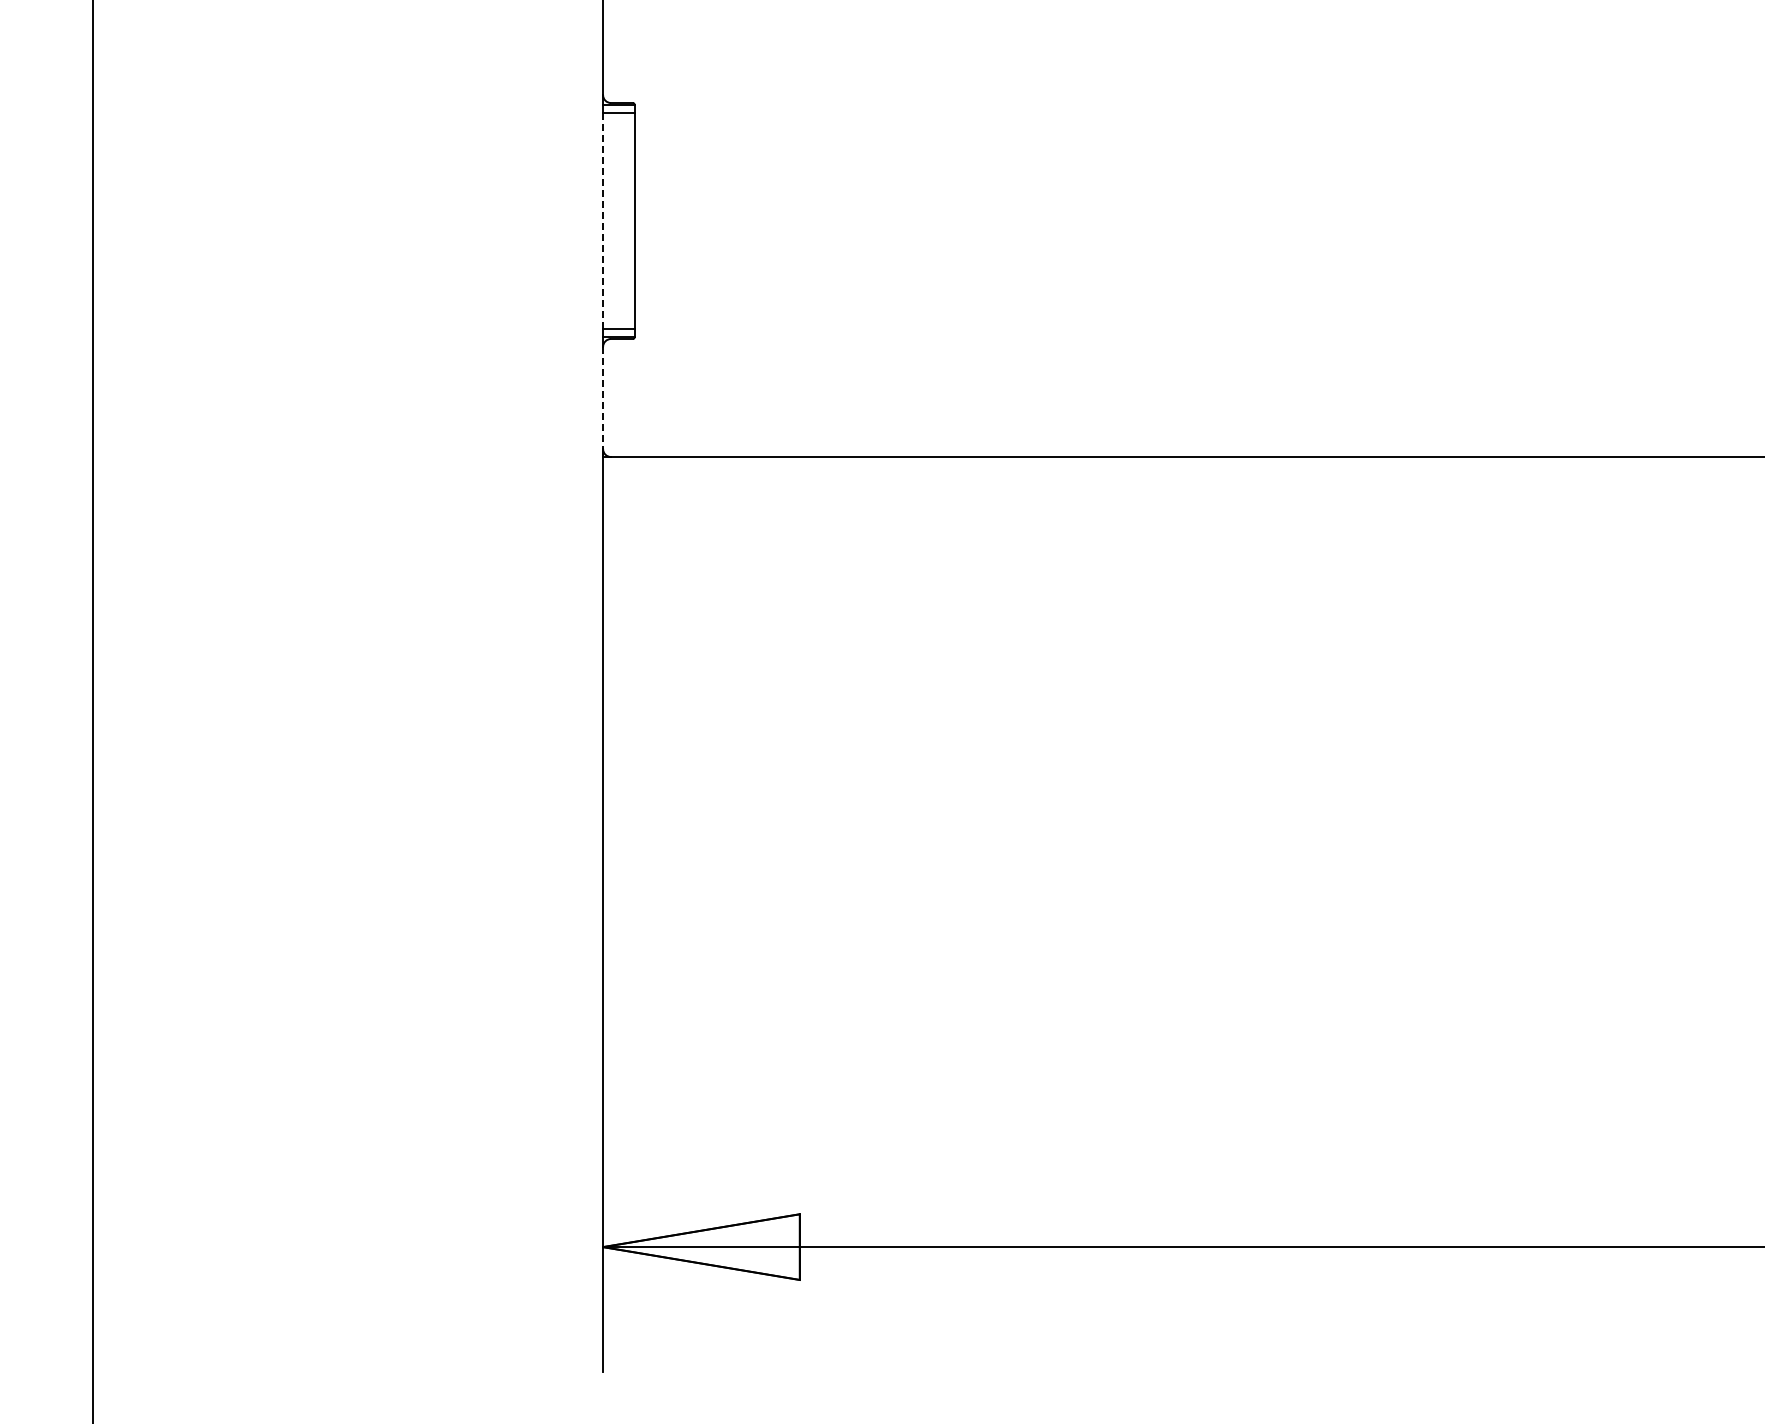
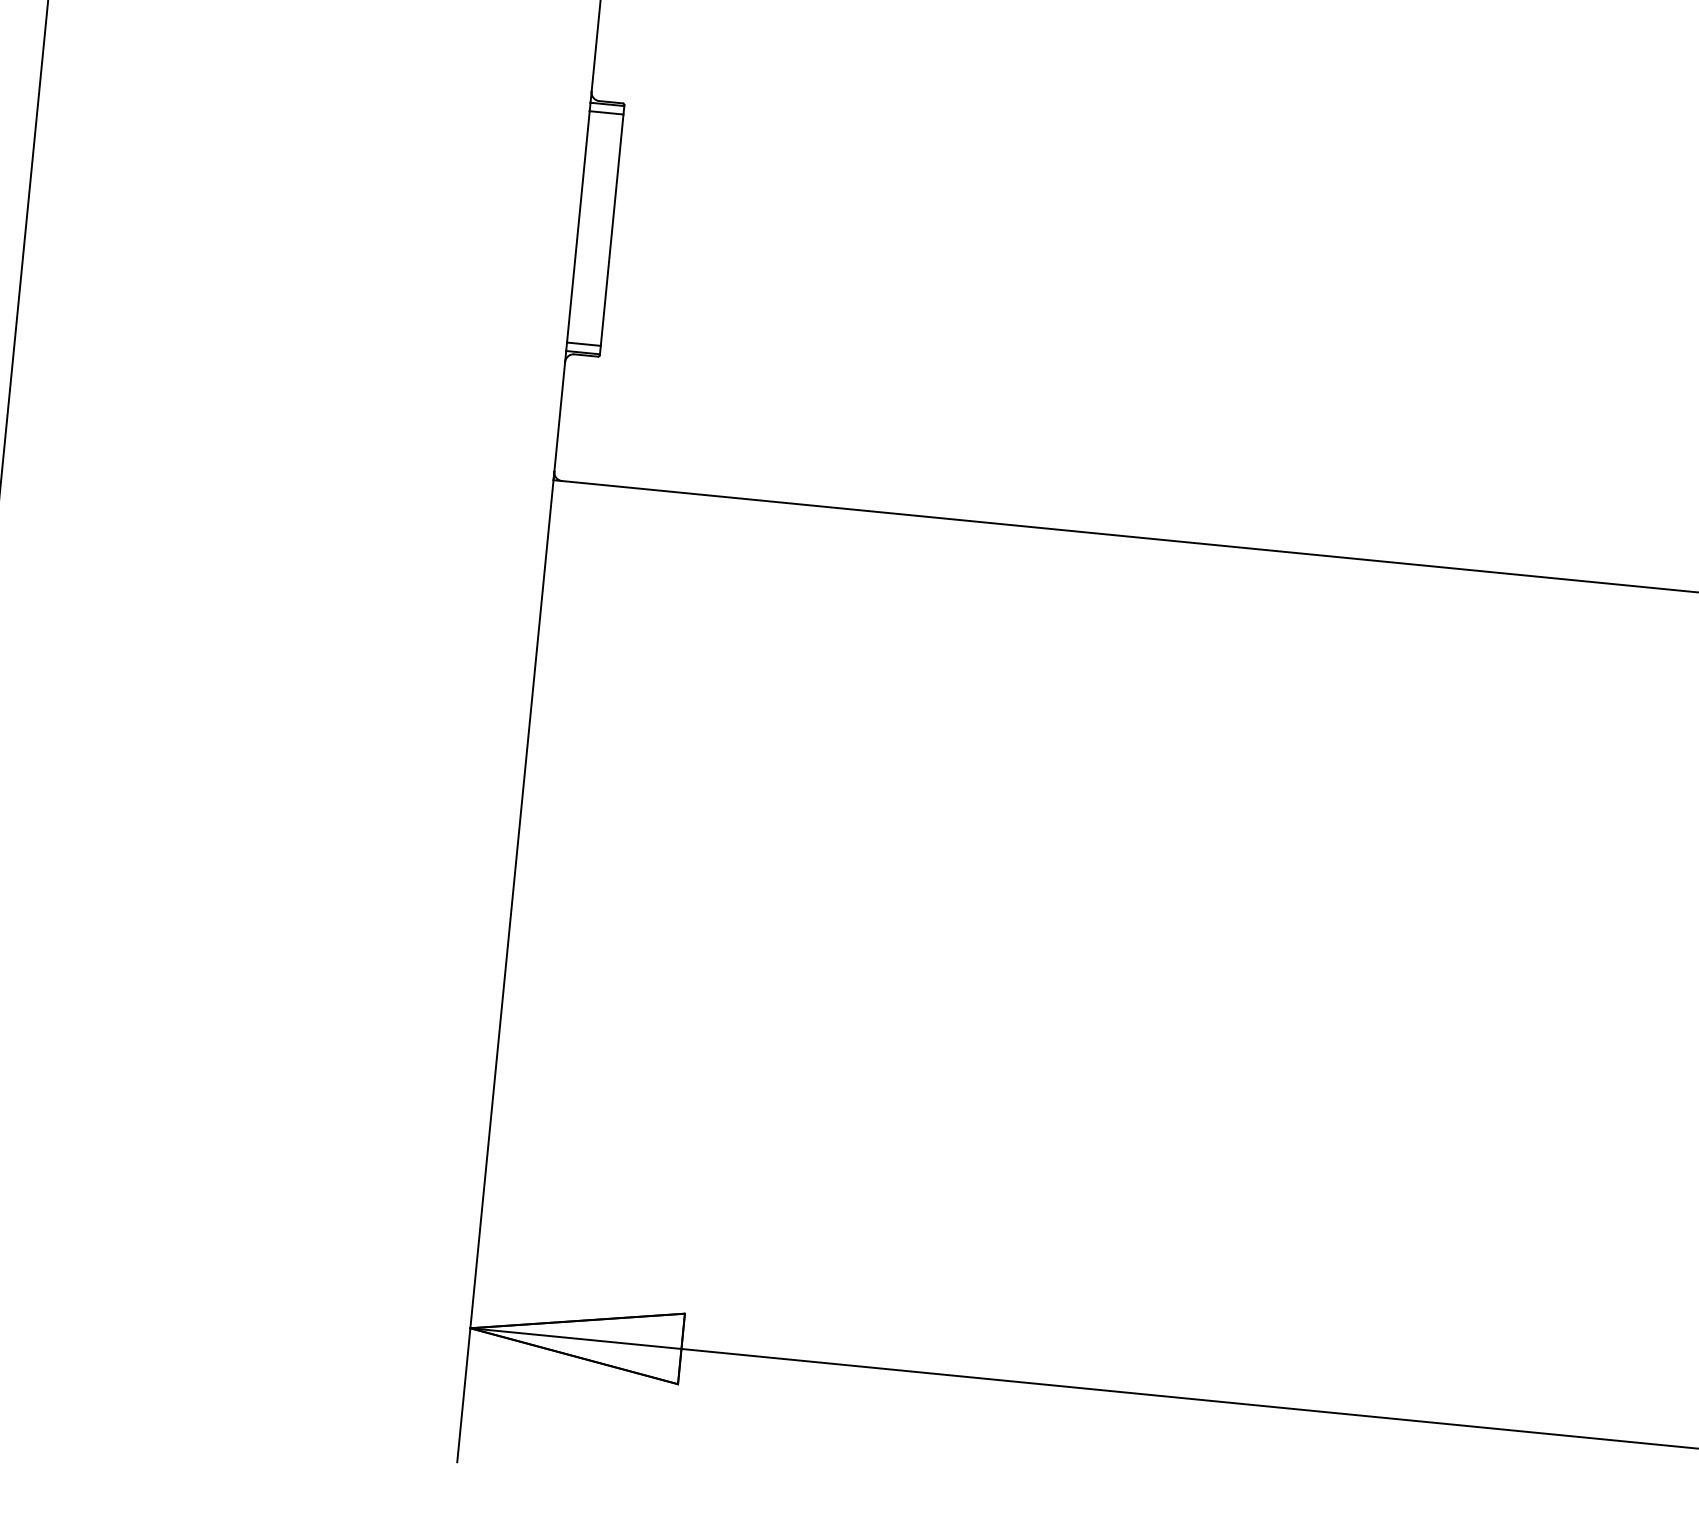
line: (603, 221) -> (578, 227), dashed -> solid
line: (603, 398) -> (560, 417), dashed -> solid

